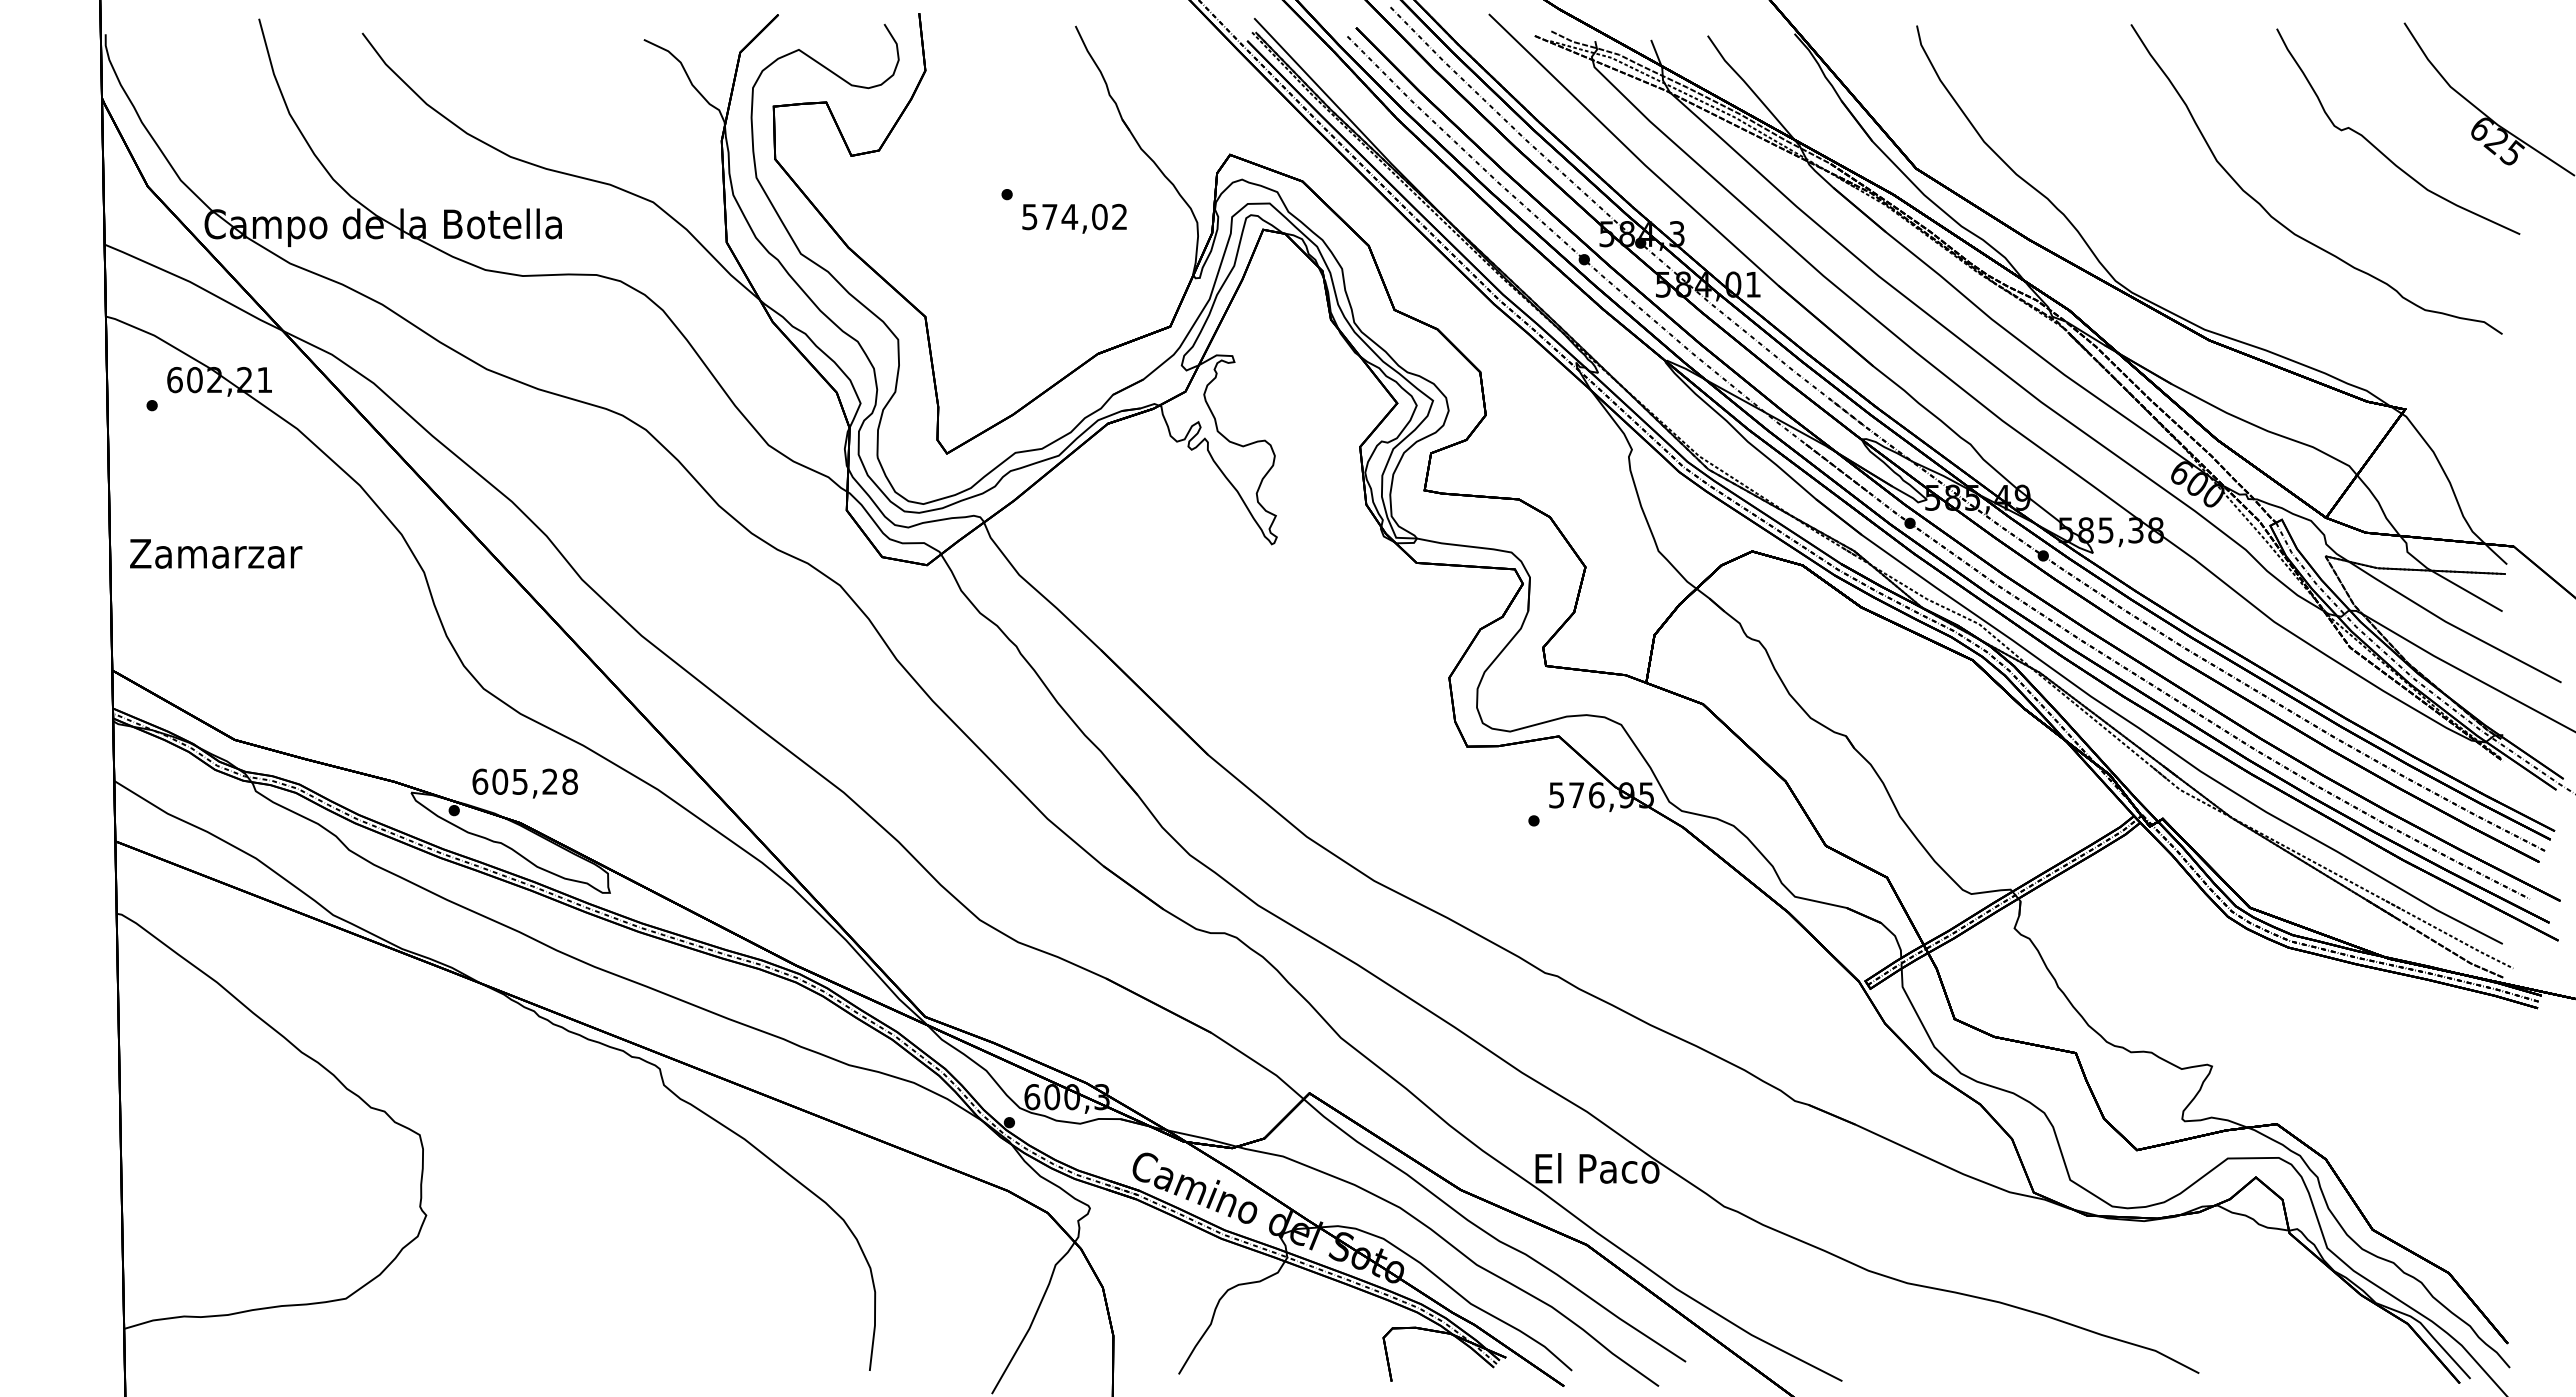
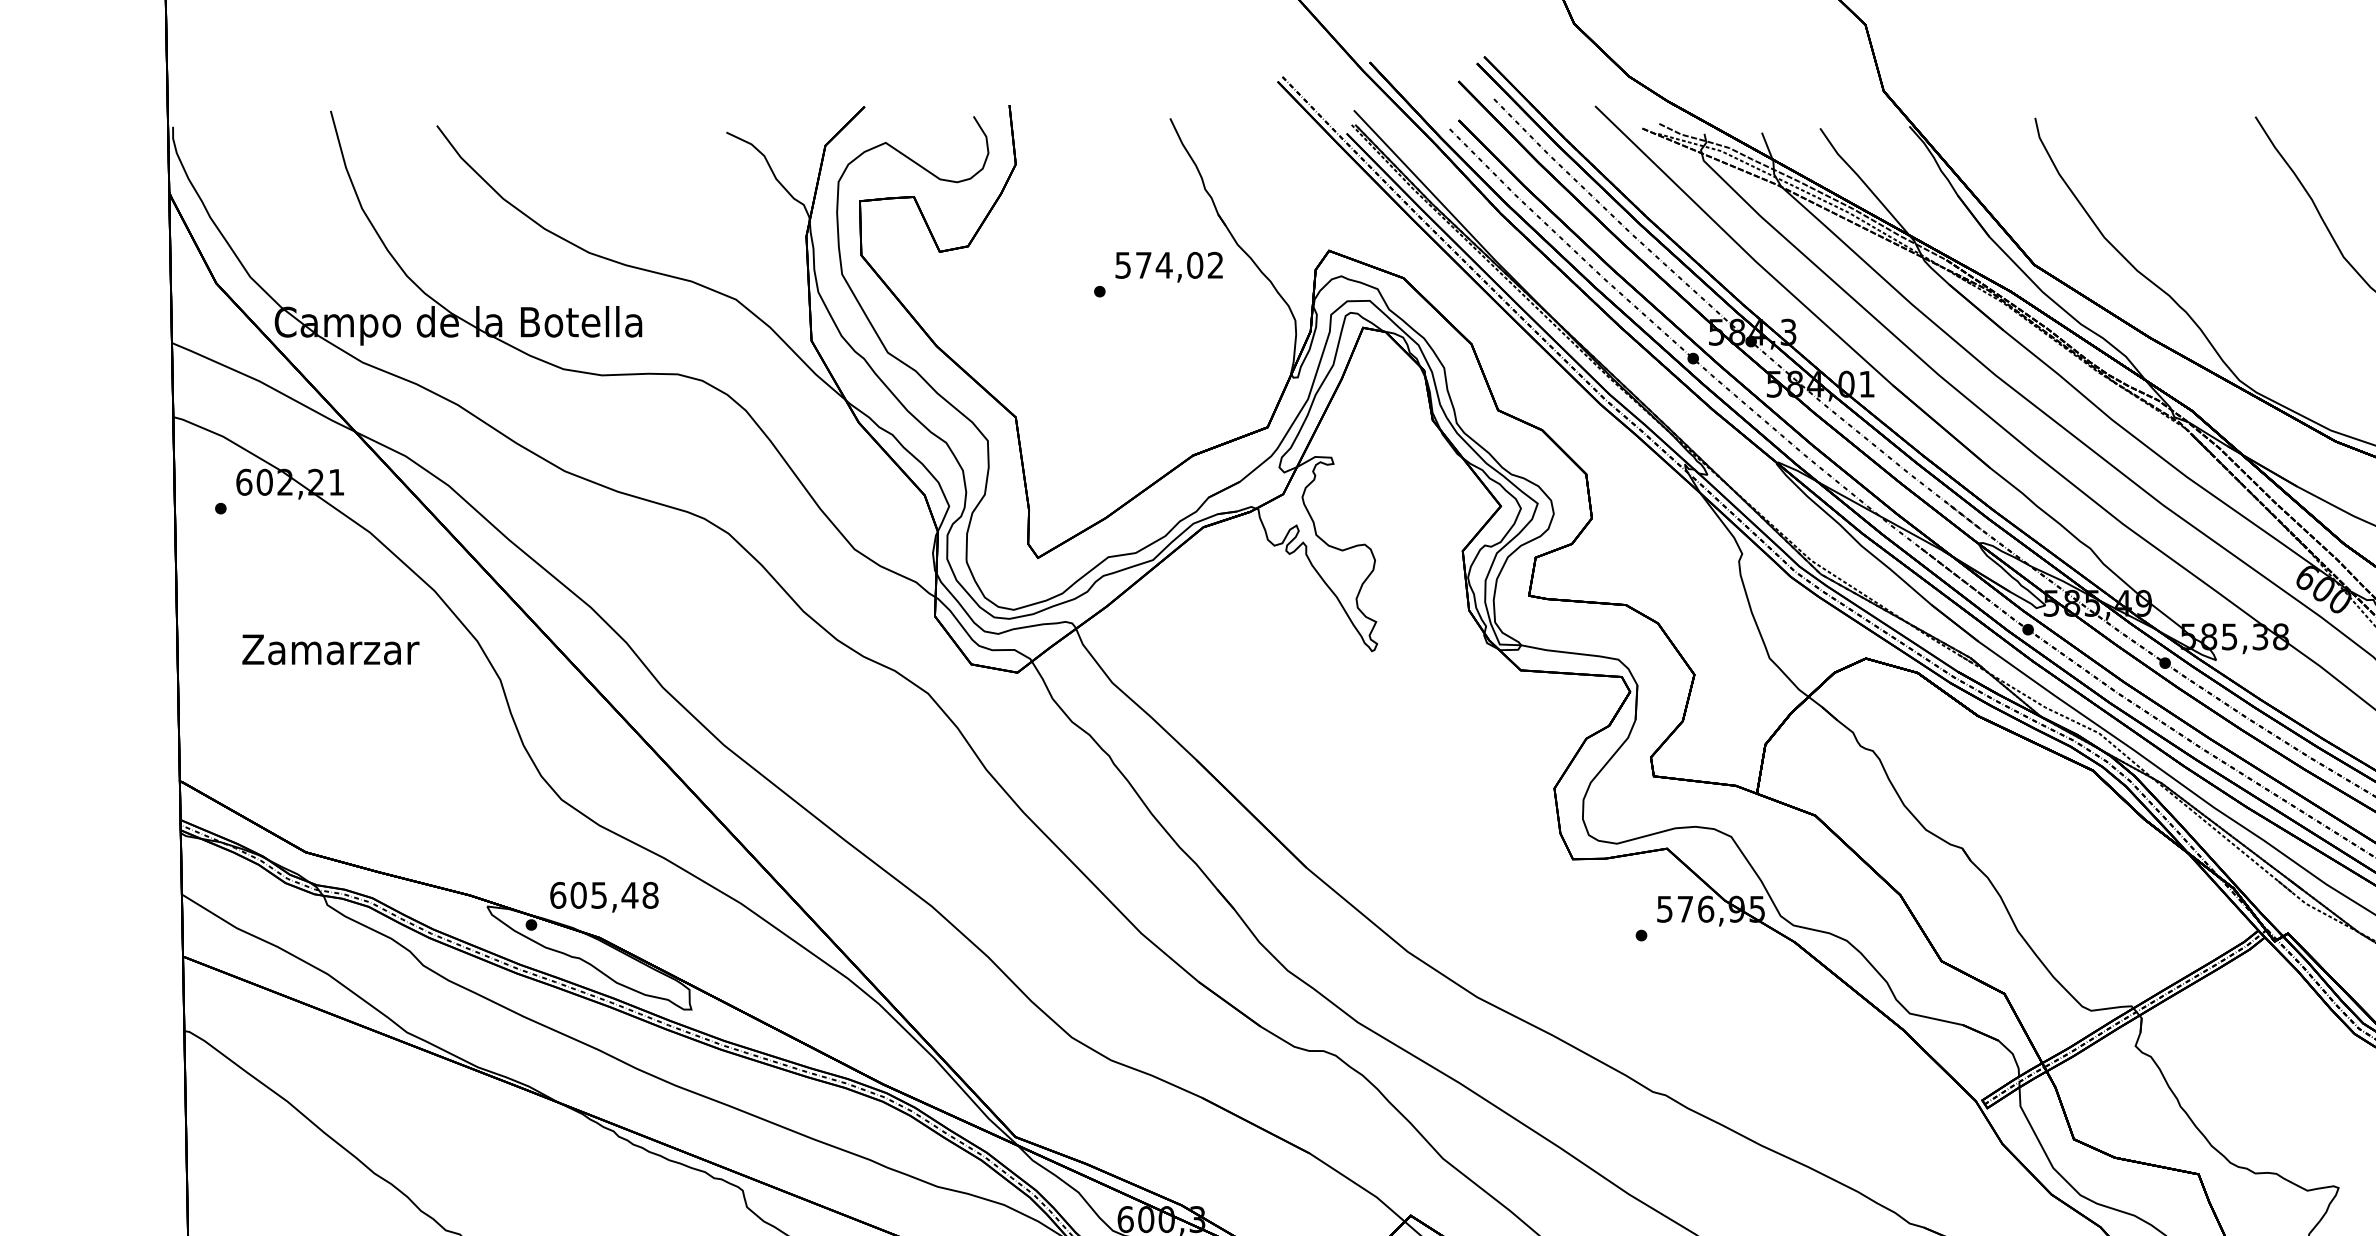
text: (1074, 218) -> (1169, 266), moved
text: (216, 553) -> (331, 649), moved
text: (549, 781) -> (629, 895), 605,28 -> 605,48

